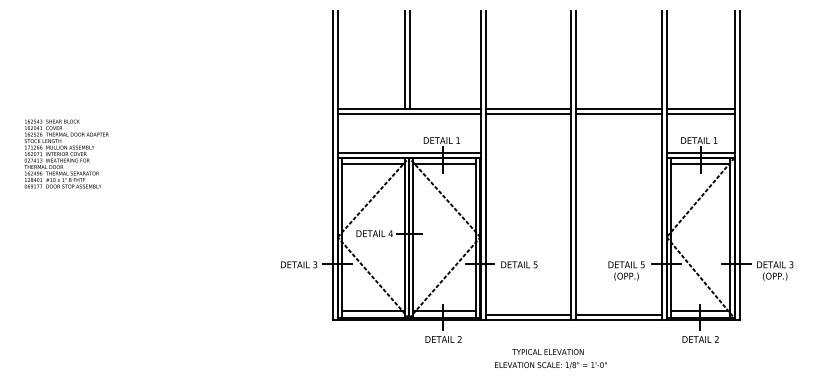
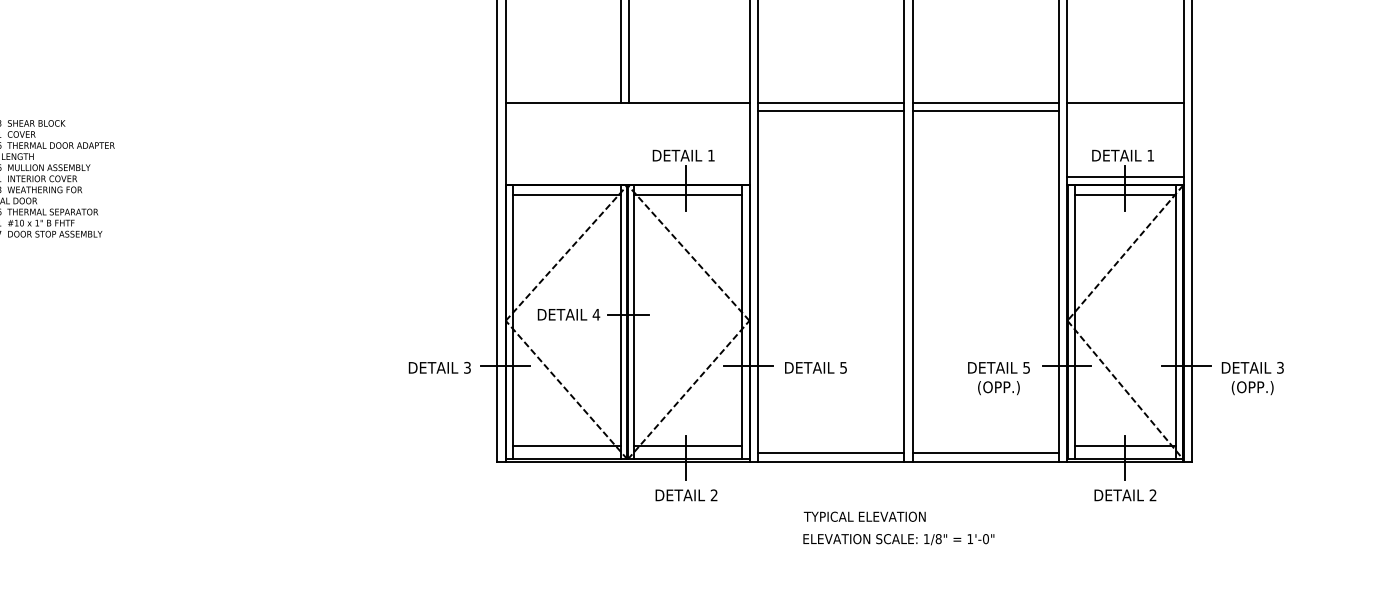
line: (408, 114) -> (626, 111), removed
line: (700, 114) -> (1125, 111), removed
line: (408, 152) -> (626, 176), removed
text: (550, 365) -> (898, 539), moved

